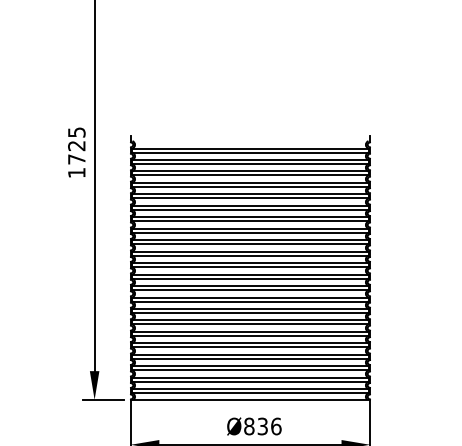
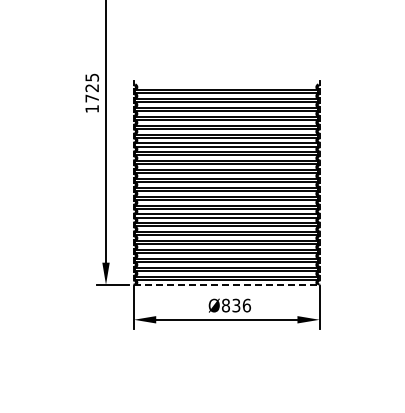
line: (250, 399) -> (226, 284), solid -> dashed

